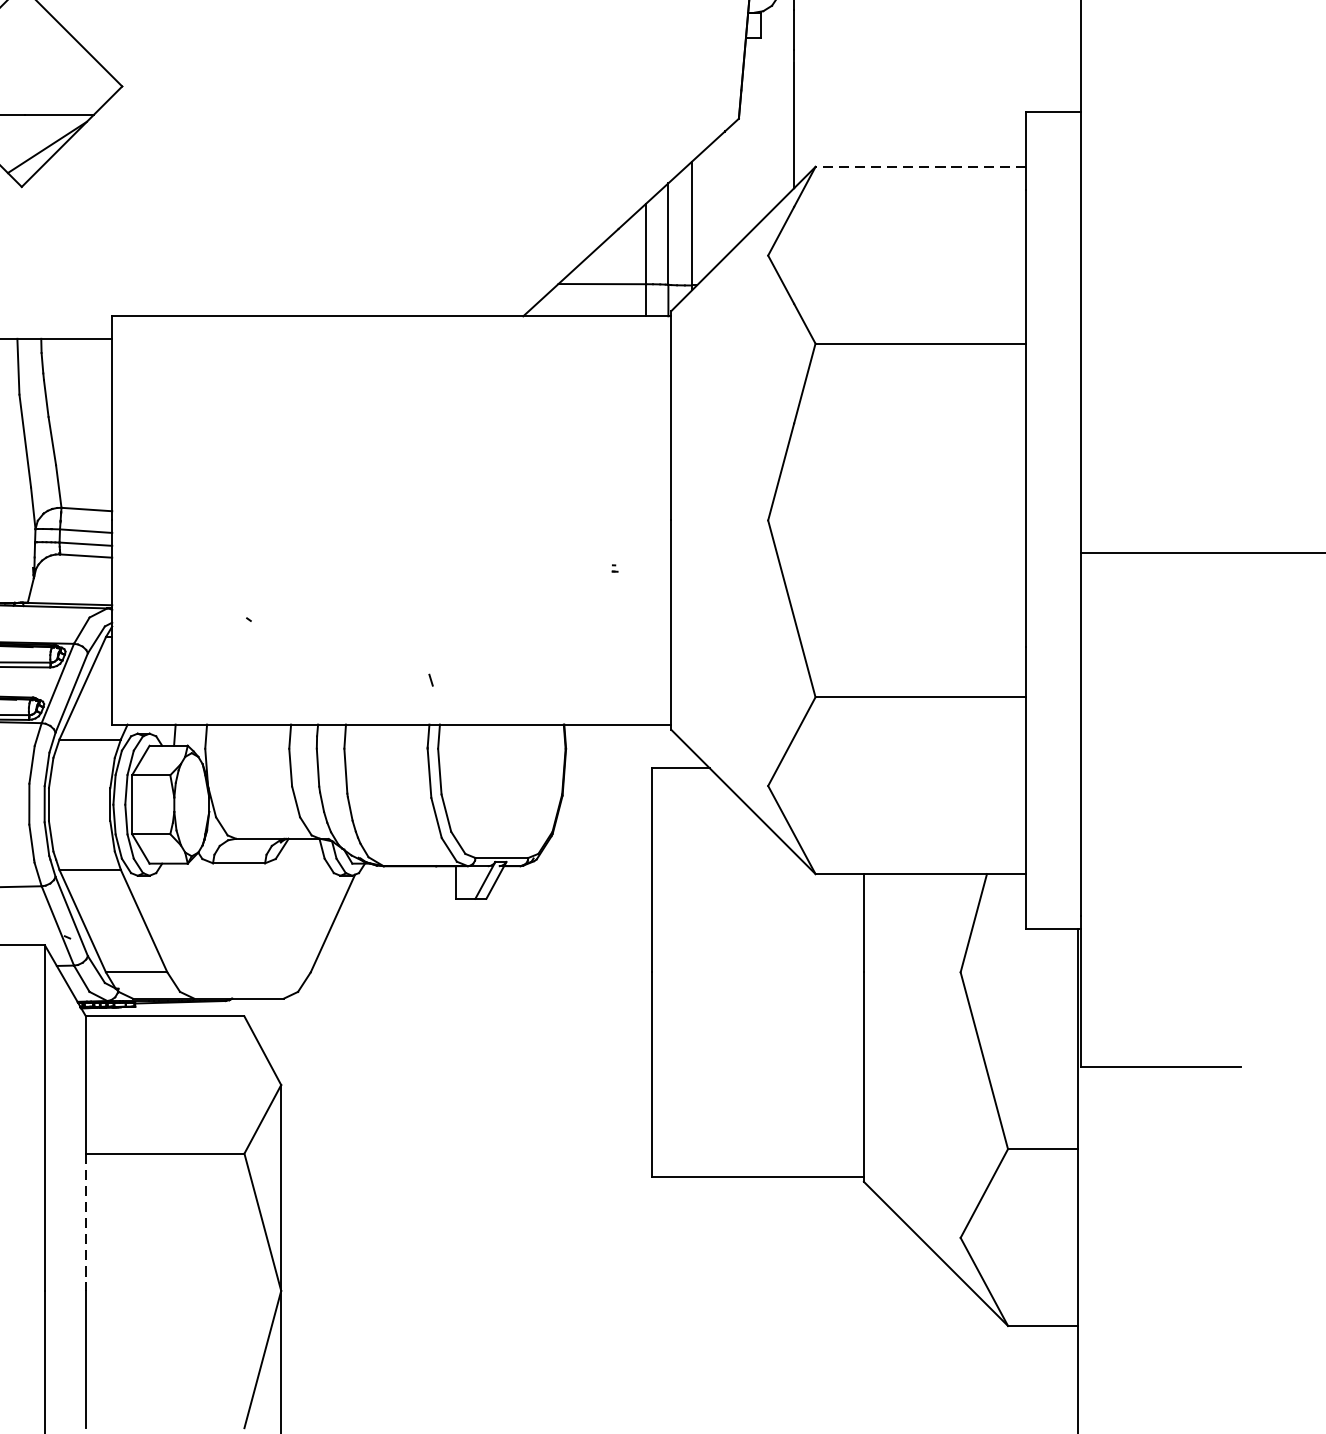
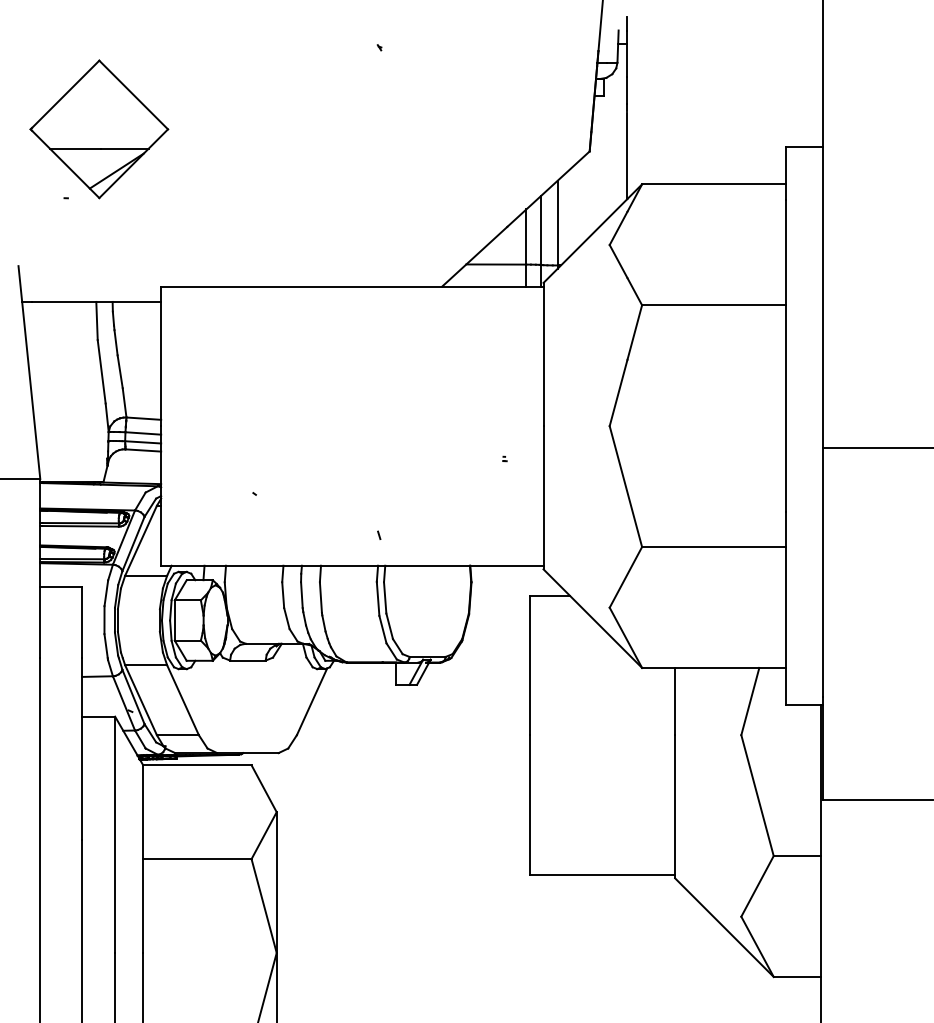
line: (921, 167) -> (714, 184), dashed -> solid
line: (86, 1222) -> (143, 906), dashed -> solid

